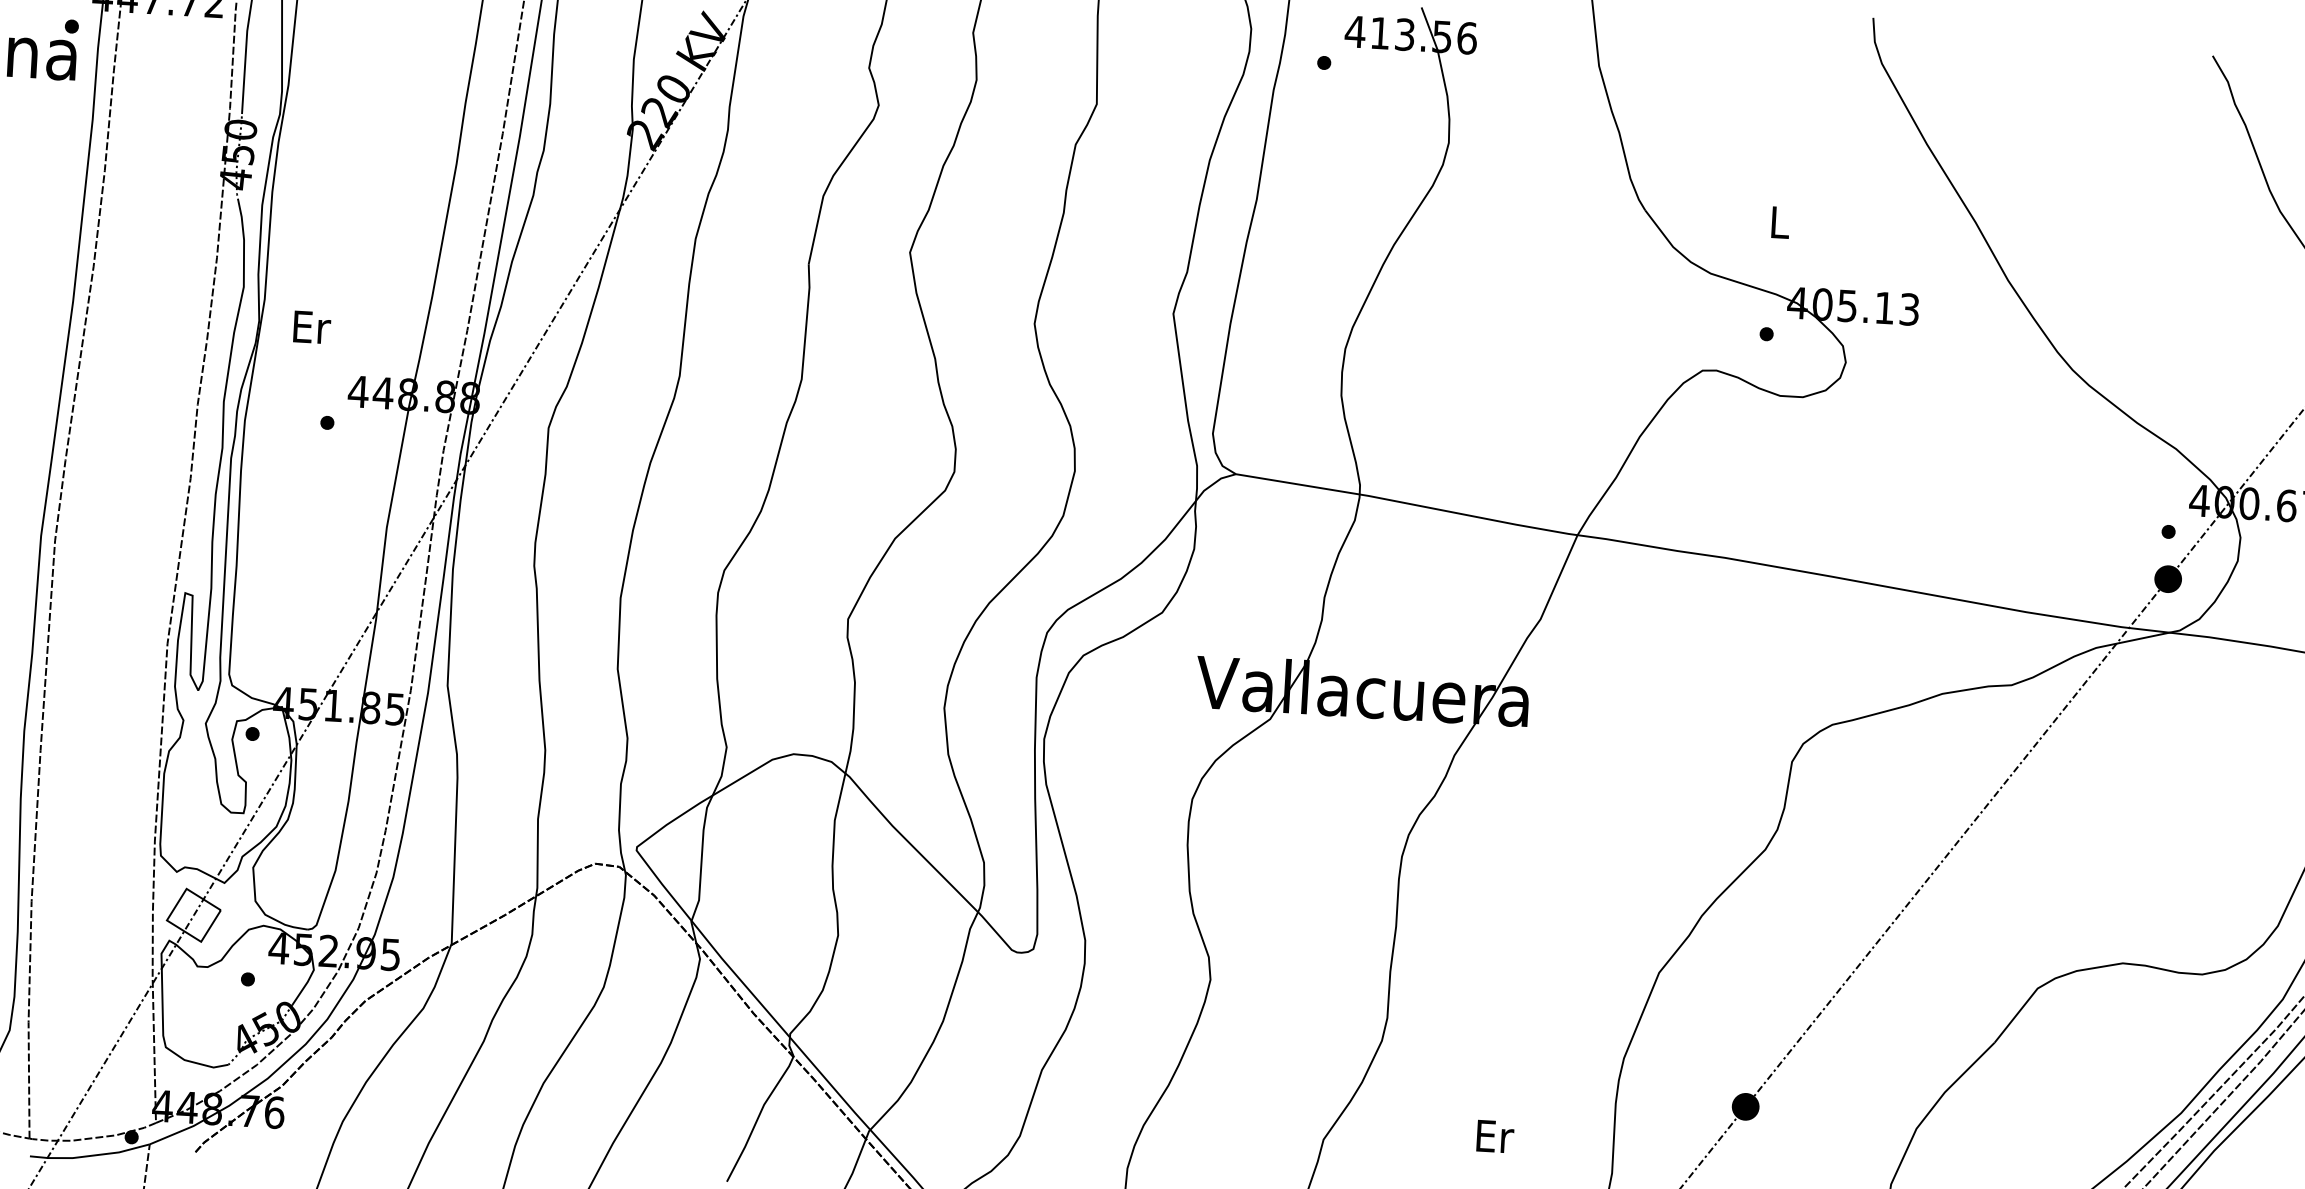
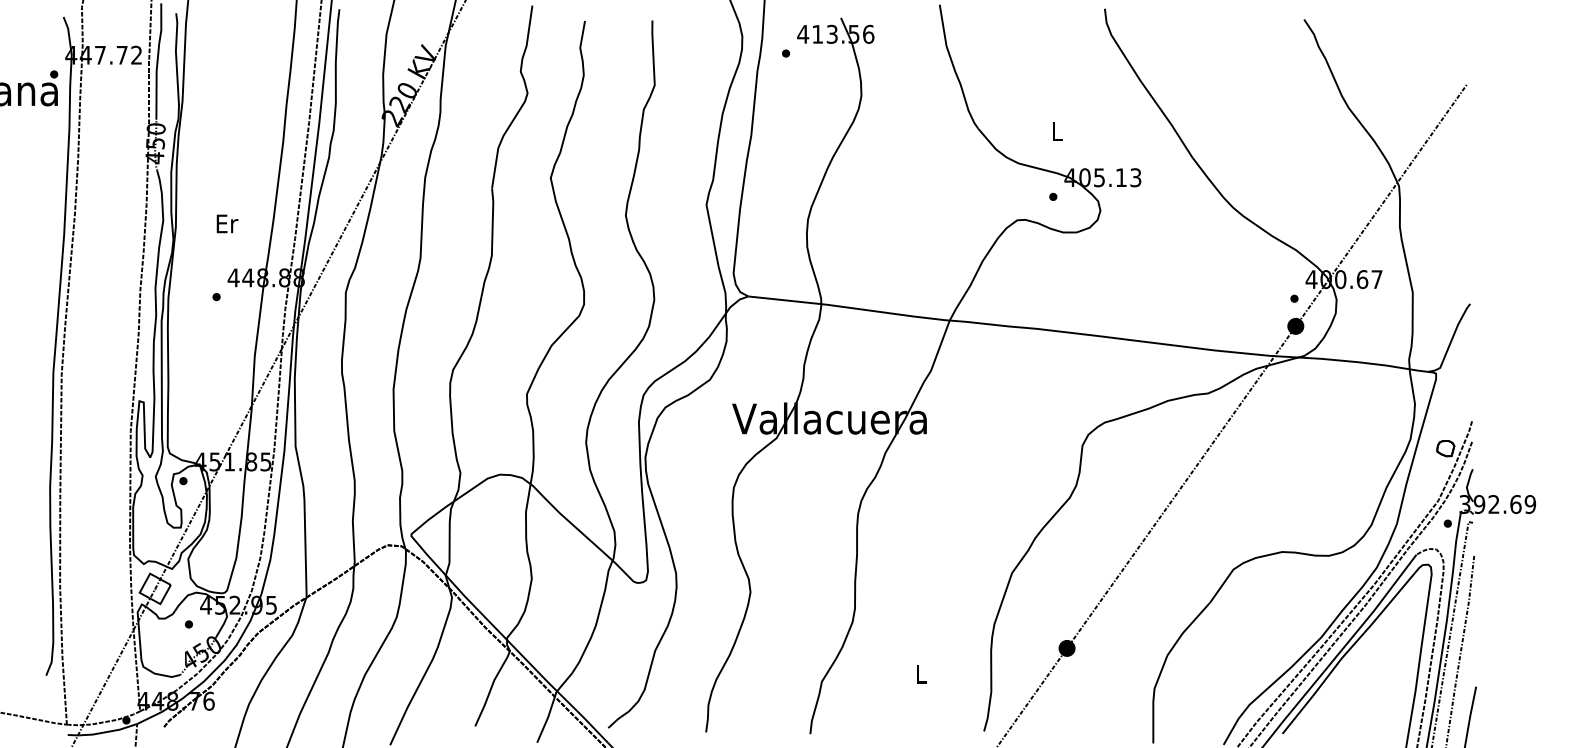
text: (312, 326) -> (227, 223), moved
text: (1494, 1137) -> (921, 674), Er -> L

